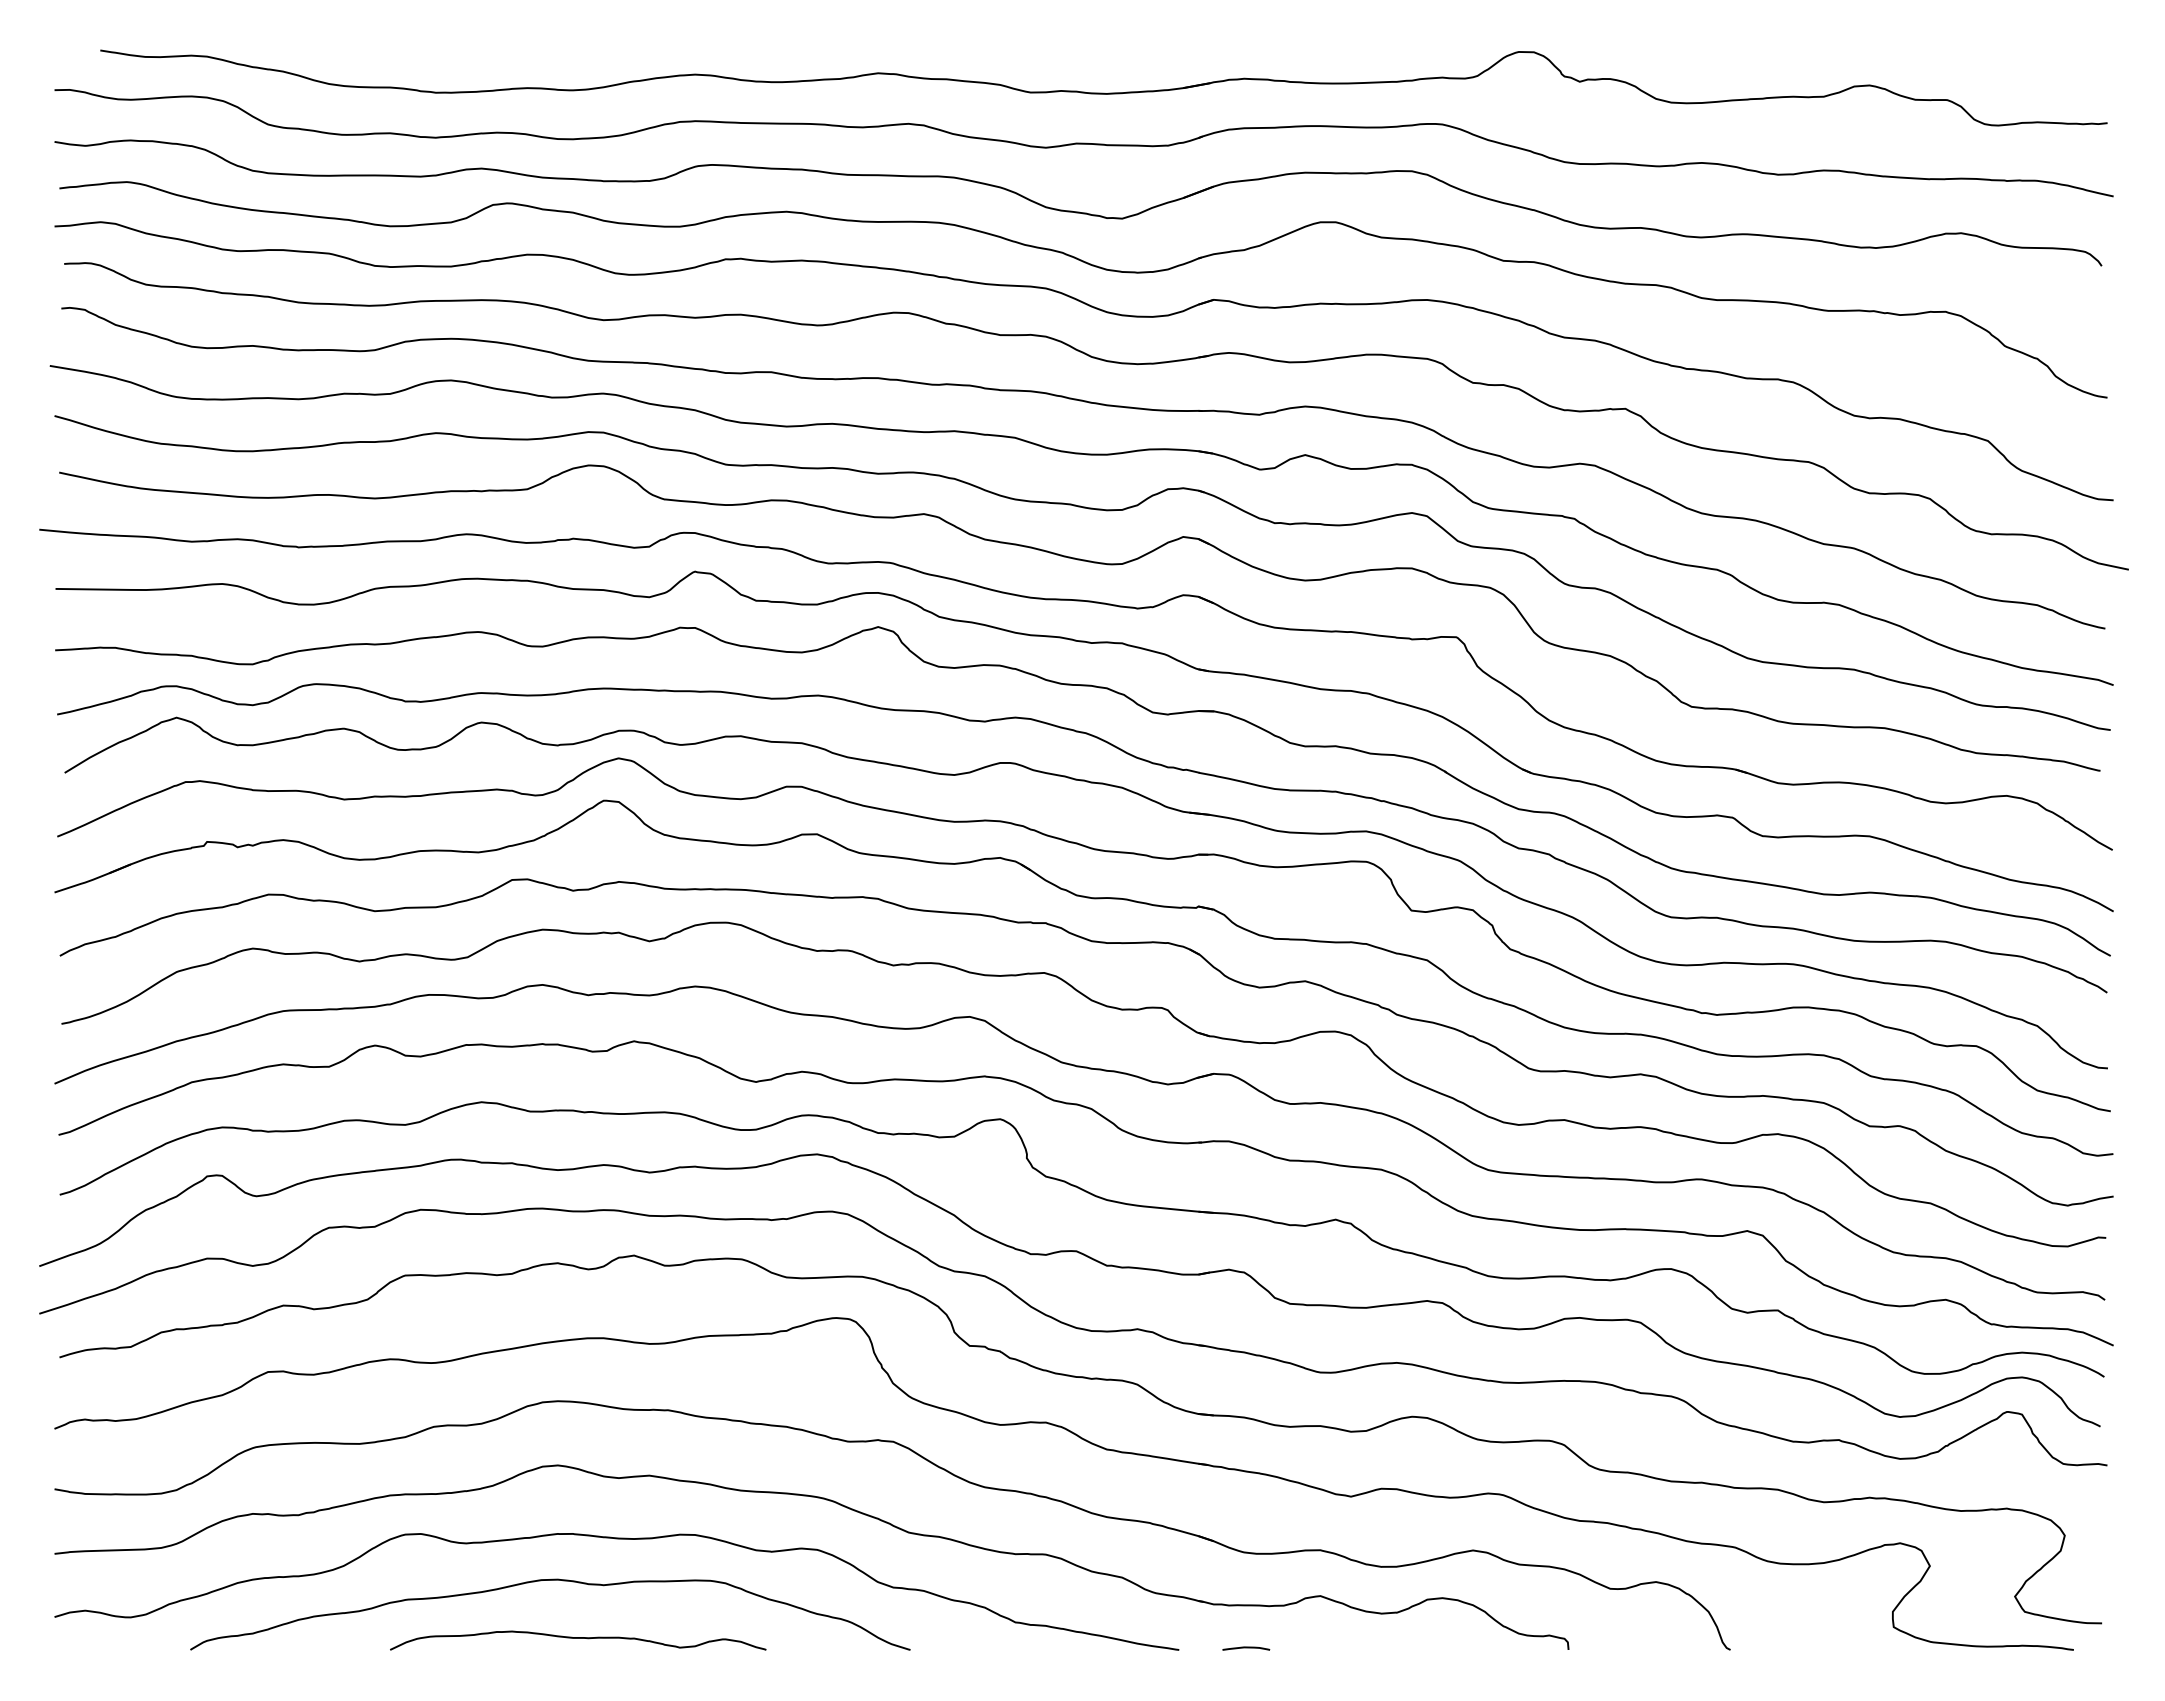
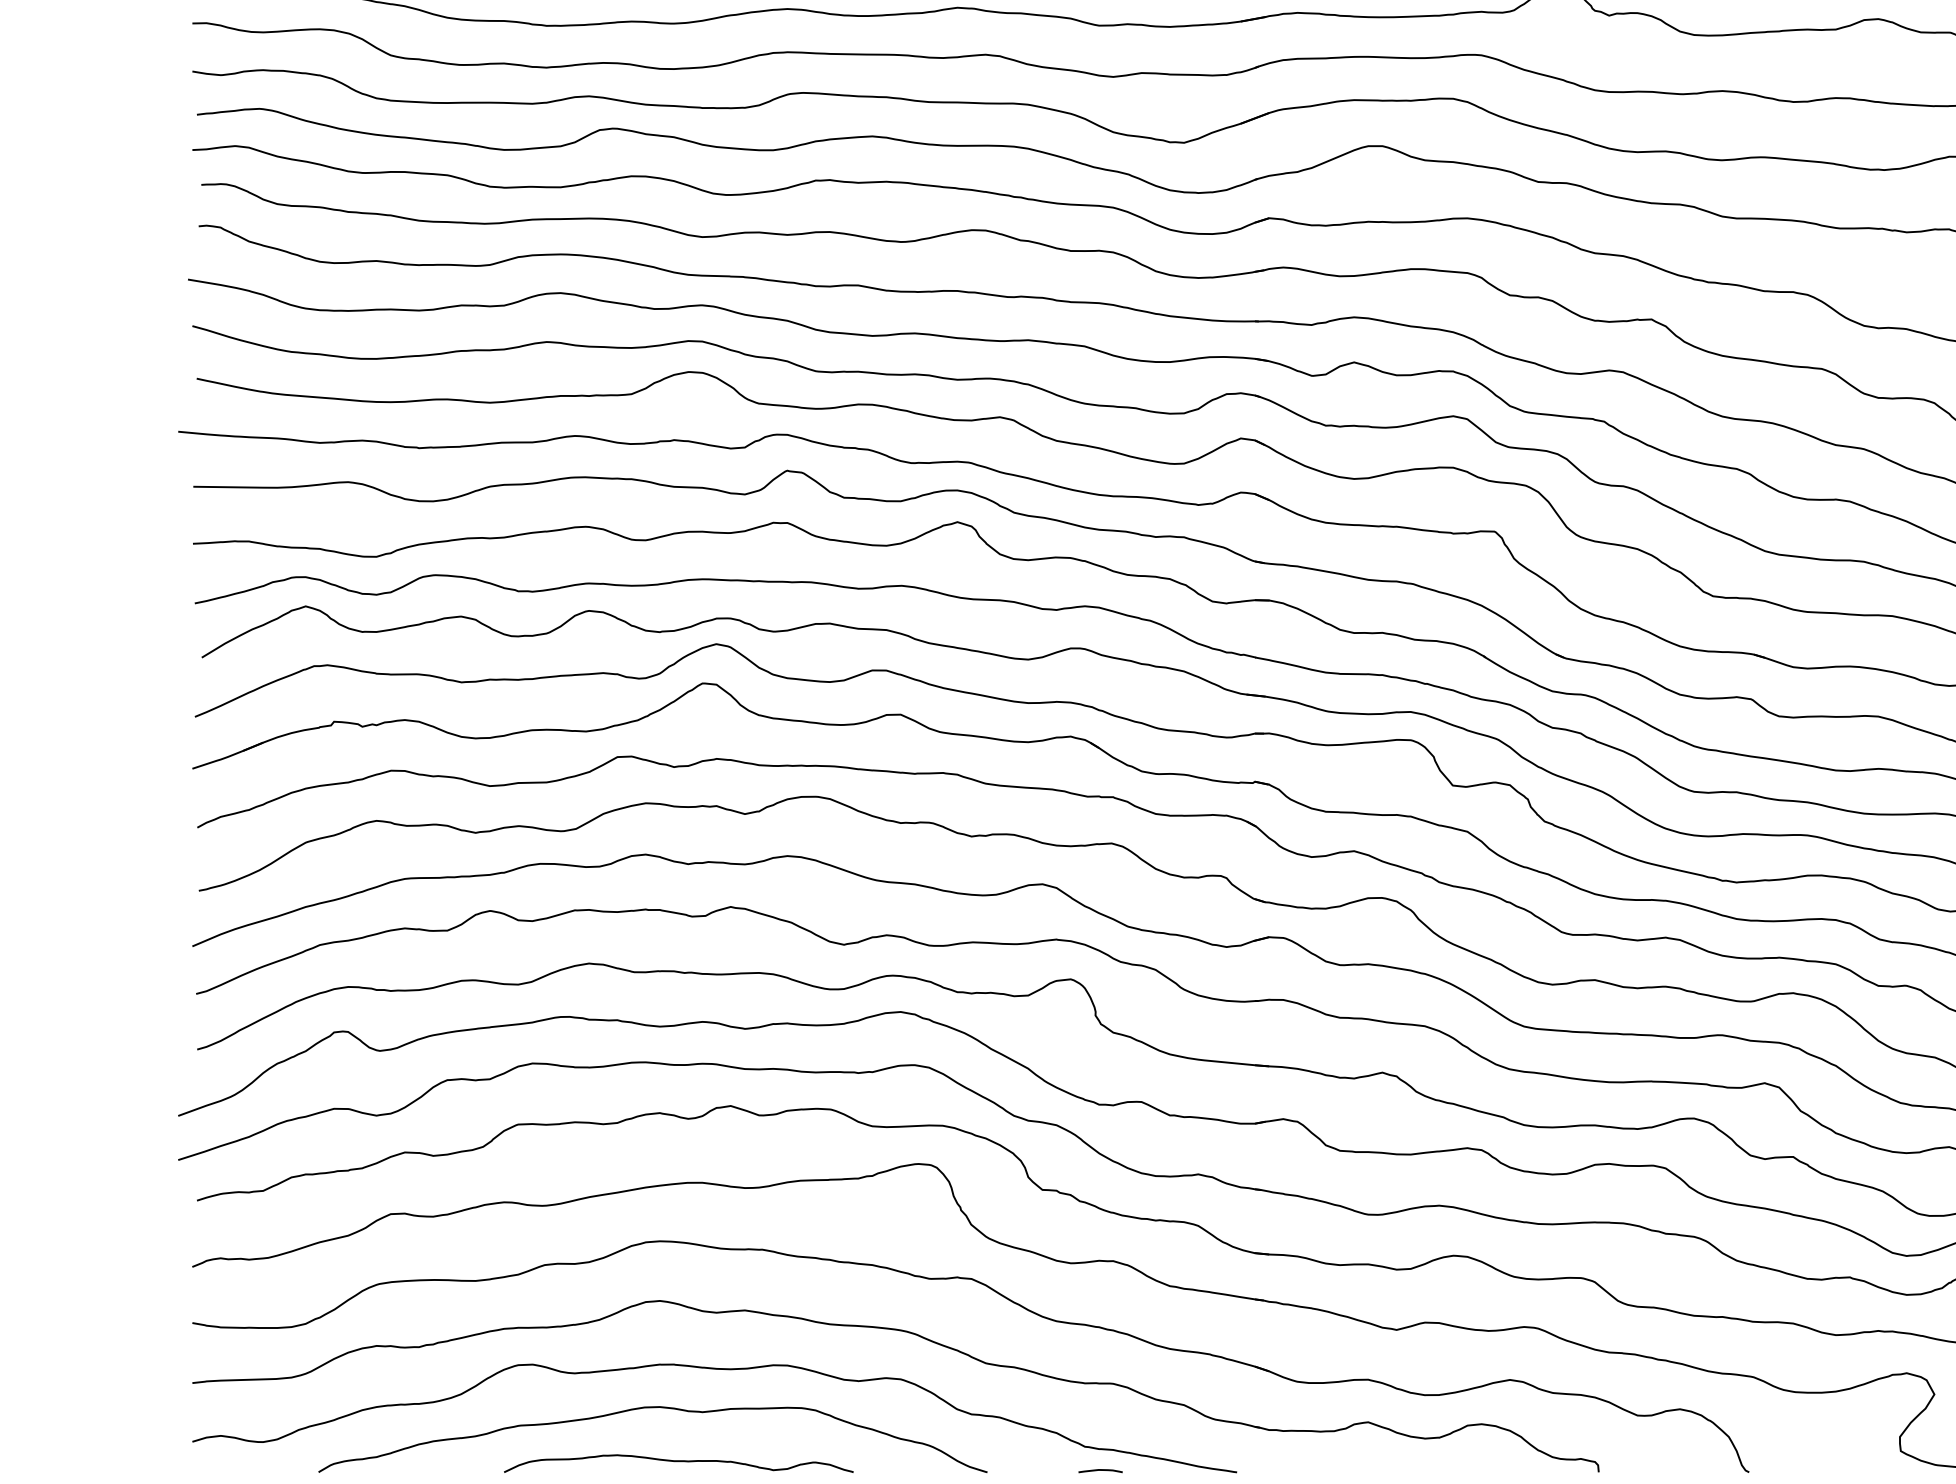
curve: (1246, 1648) -> (1100, 1470), moved

